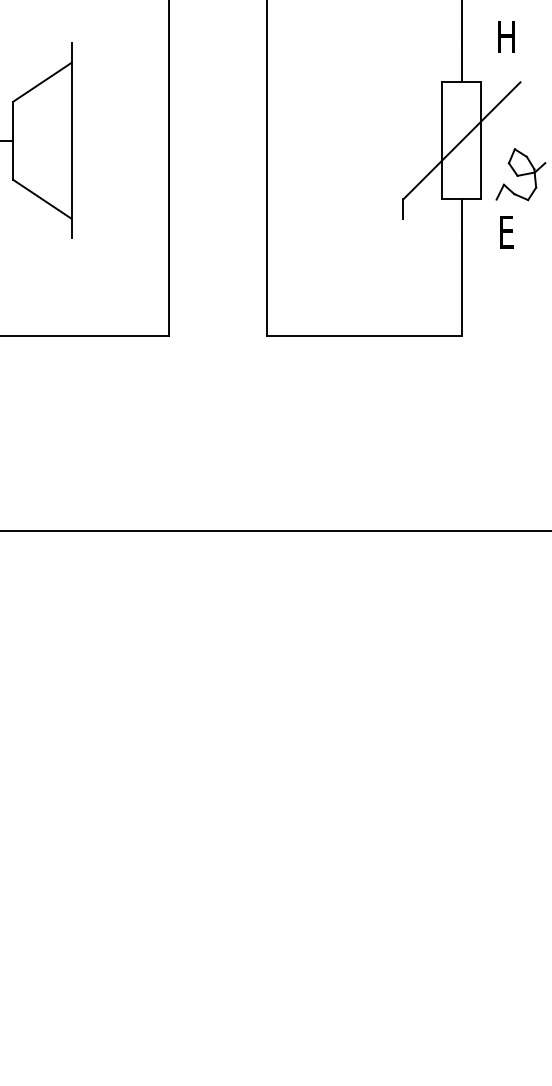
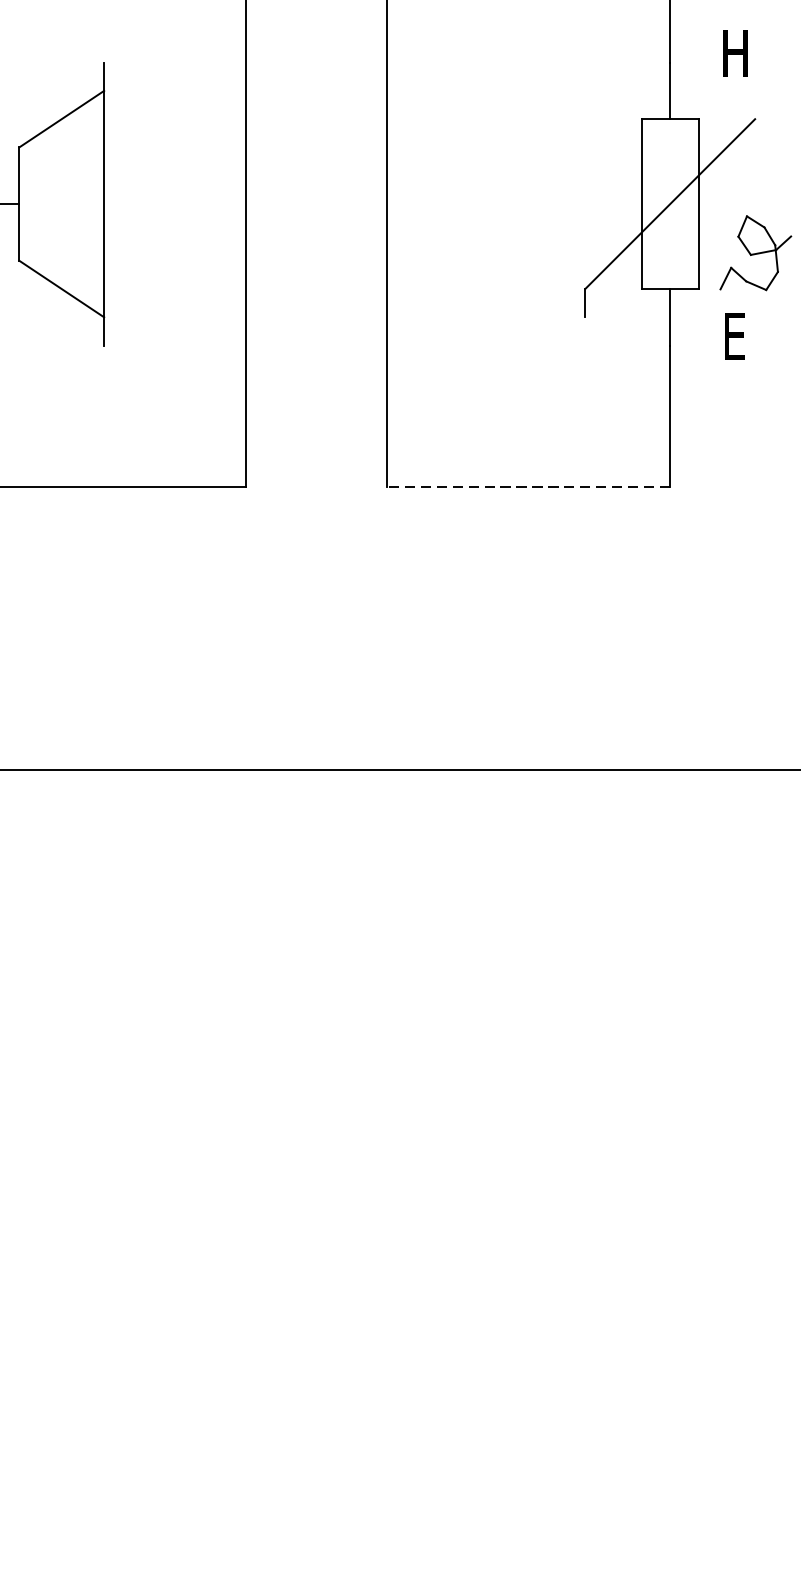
line: (364, 335) -> (528, 486), solid -> dashed

